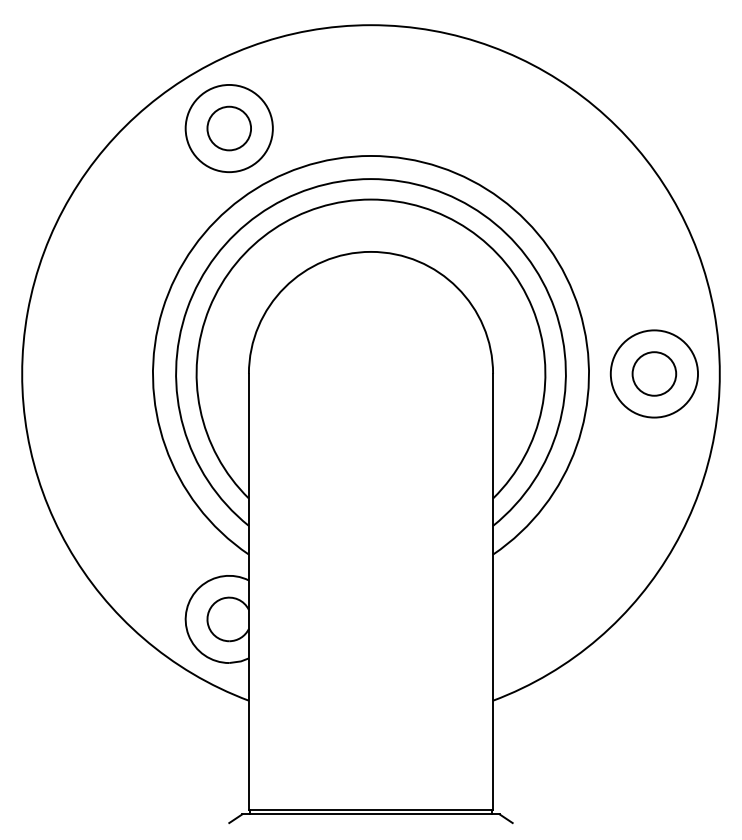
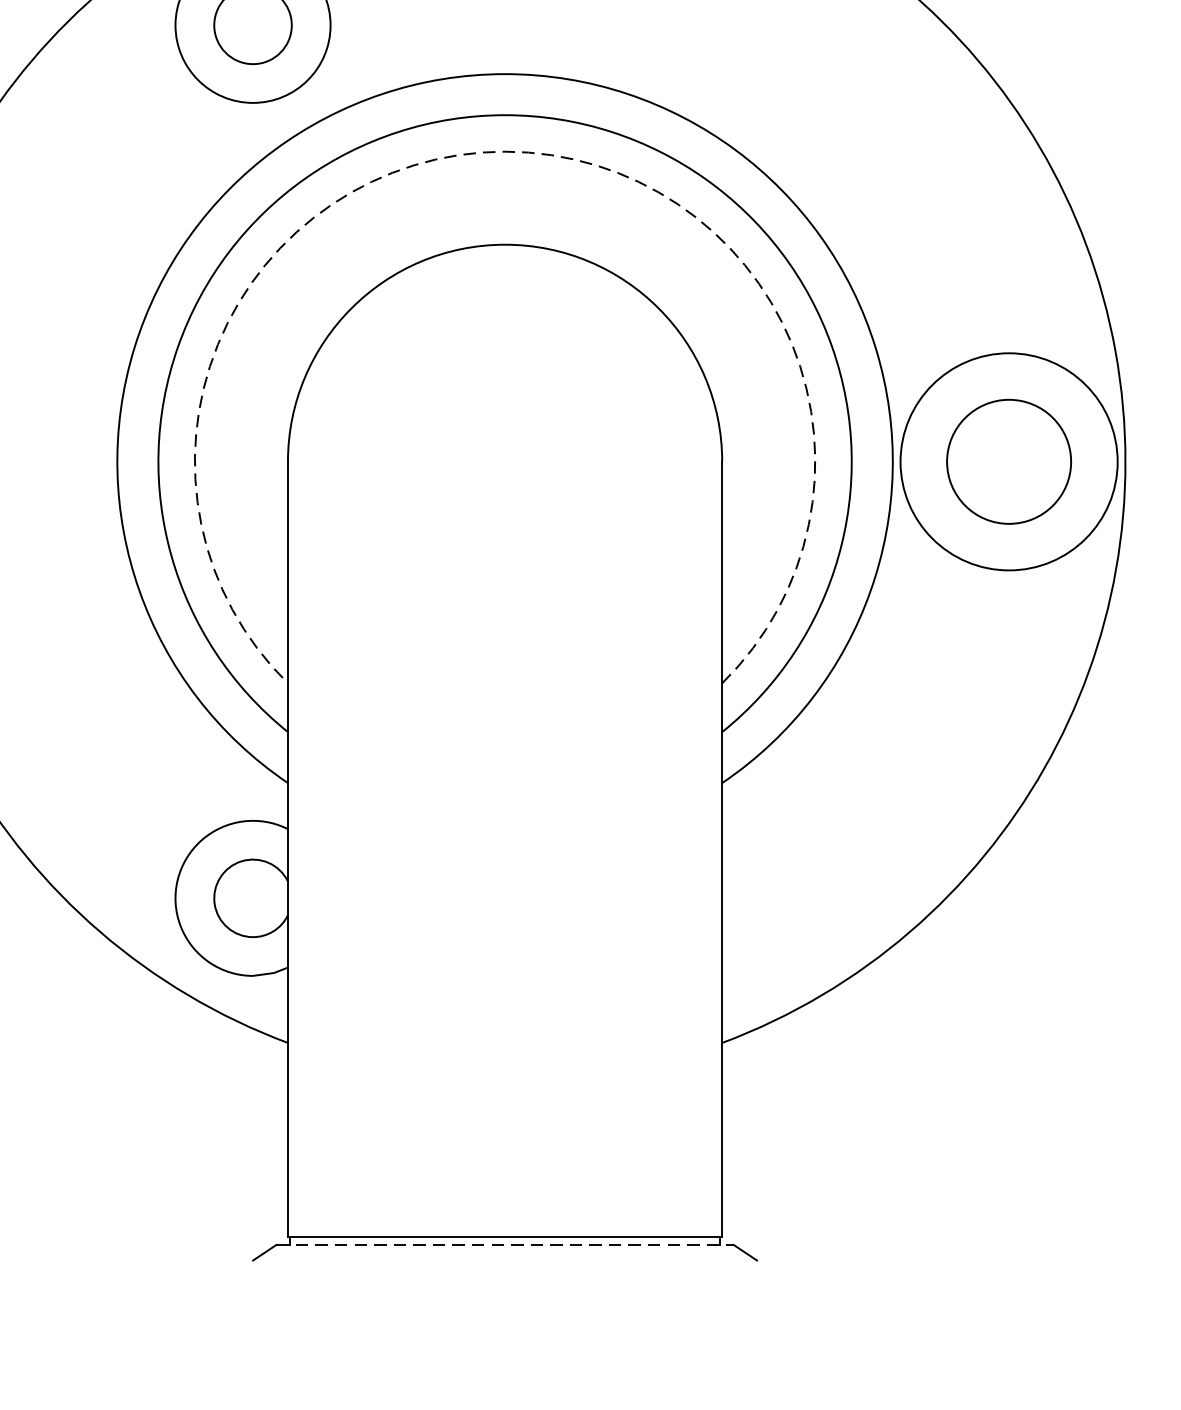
arc: (371, 199) -> (505, 151), solid -> dashed
circle: (654, 373) -> (1009, 460), size x1.4
circle: (654, 373) -> (1009, 460), size x1.6
line: (370, 814) -> (504, 1245), solid -> dashed

